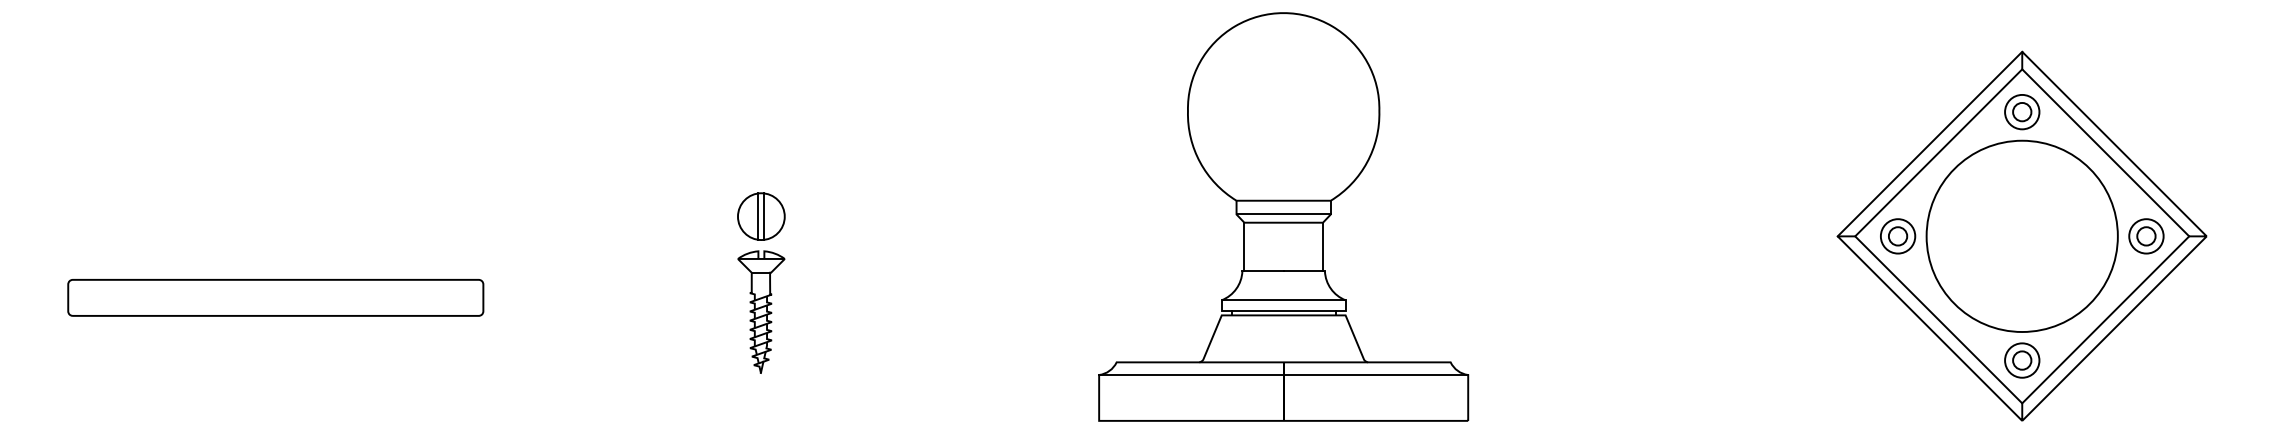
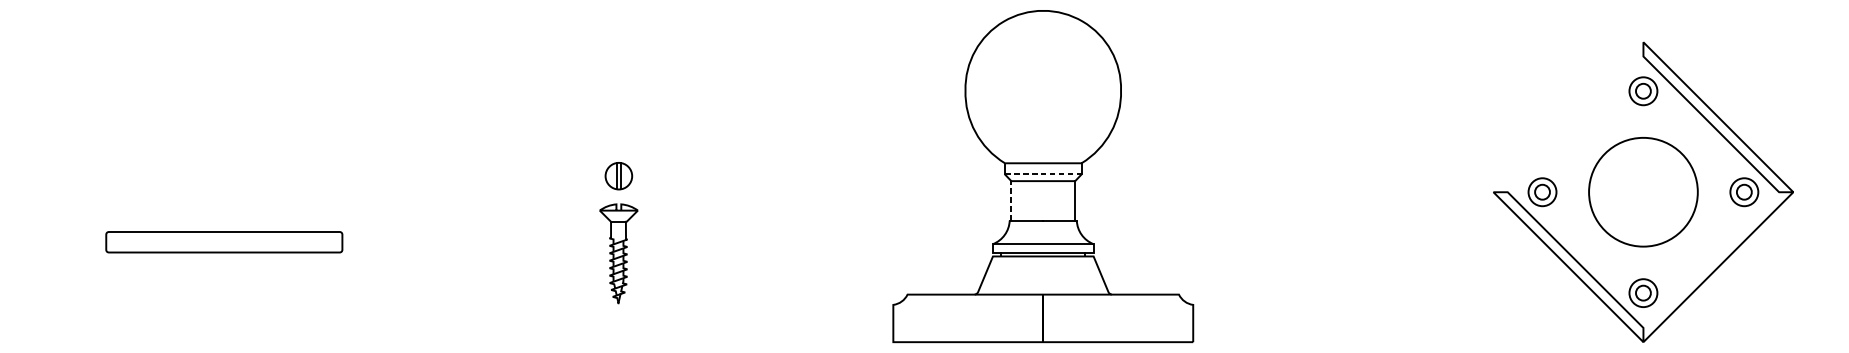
line: (1929, 143) -> (1568, 116), removed
line: (1938, 152) -> (1575, 124), removed
line: (1284, 214) -> (1043, 174), solid -> dashed
part: (761, 216) -> (618, 176), size x0.7
circle: (2021, 236) -> (1642, 192), size x0.7
line: (1244, 246) -> (1011, 200), solid -> dashed
part: (275, 297) -> (224, 241), size x0.7
line: (2105, 319) -> (1711, 259), removed
line: (1283, 375) -> (1043, 305), removed

